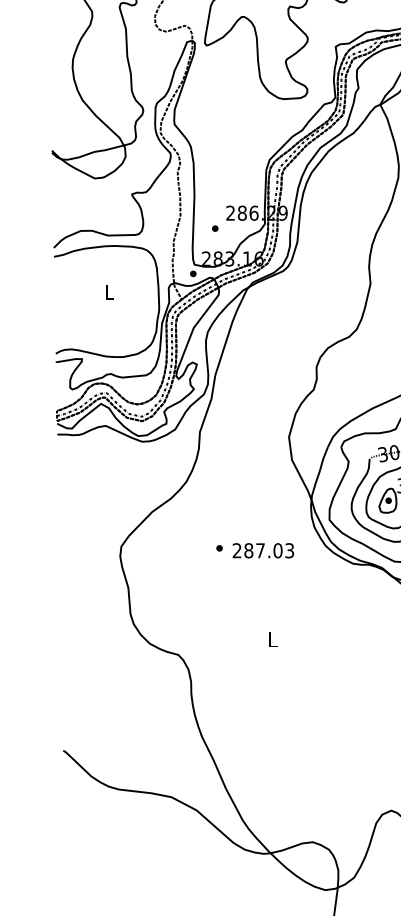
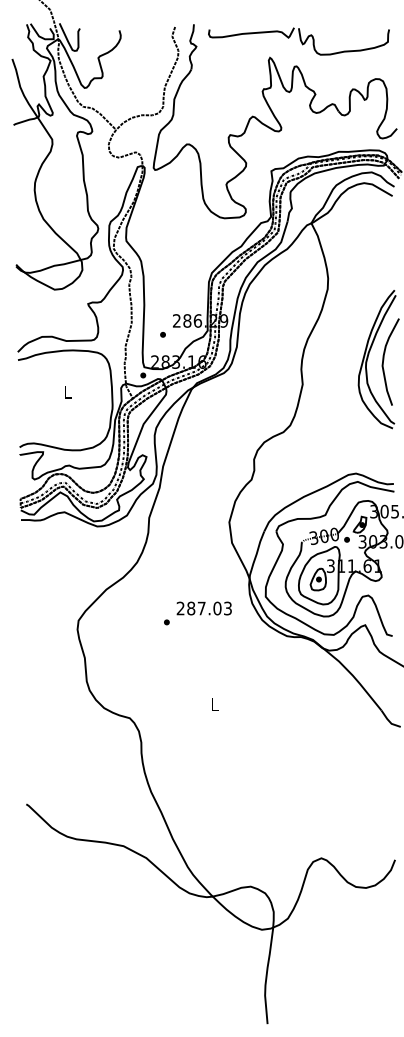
text: (262, 550) -> (203, 608), moved

